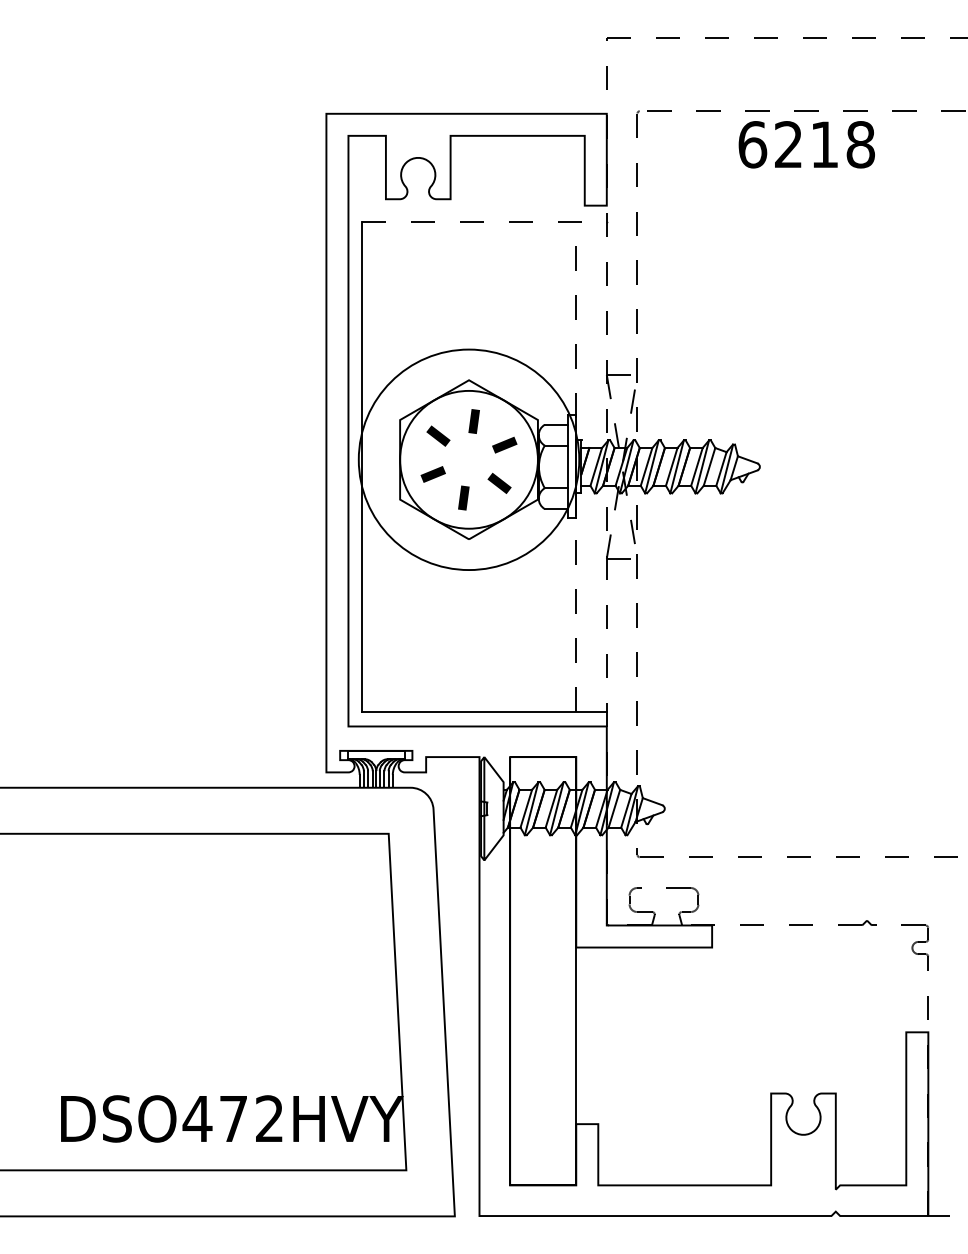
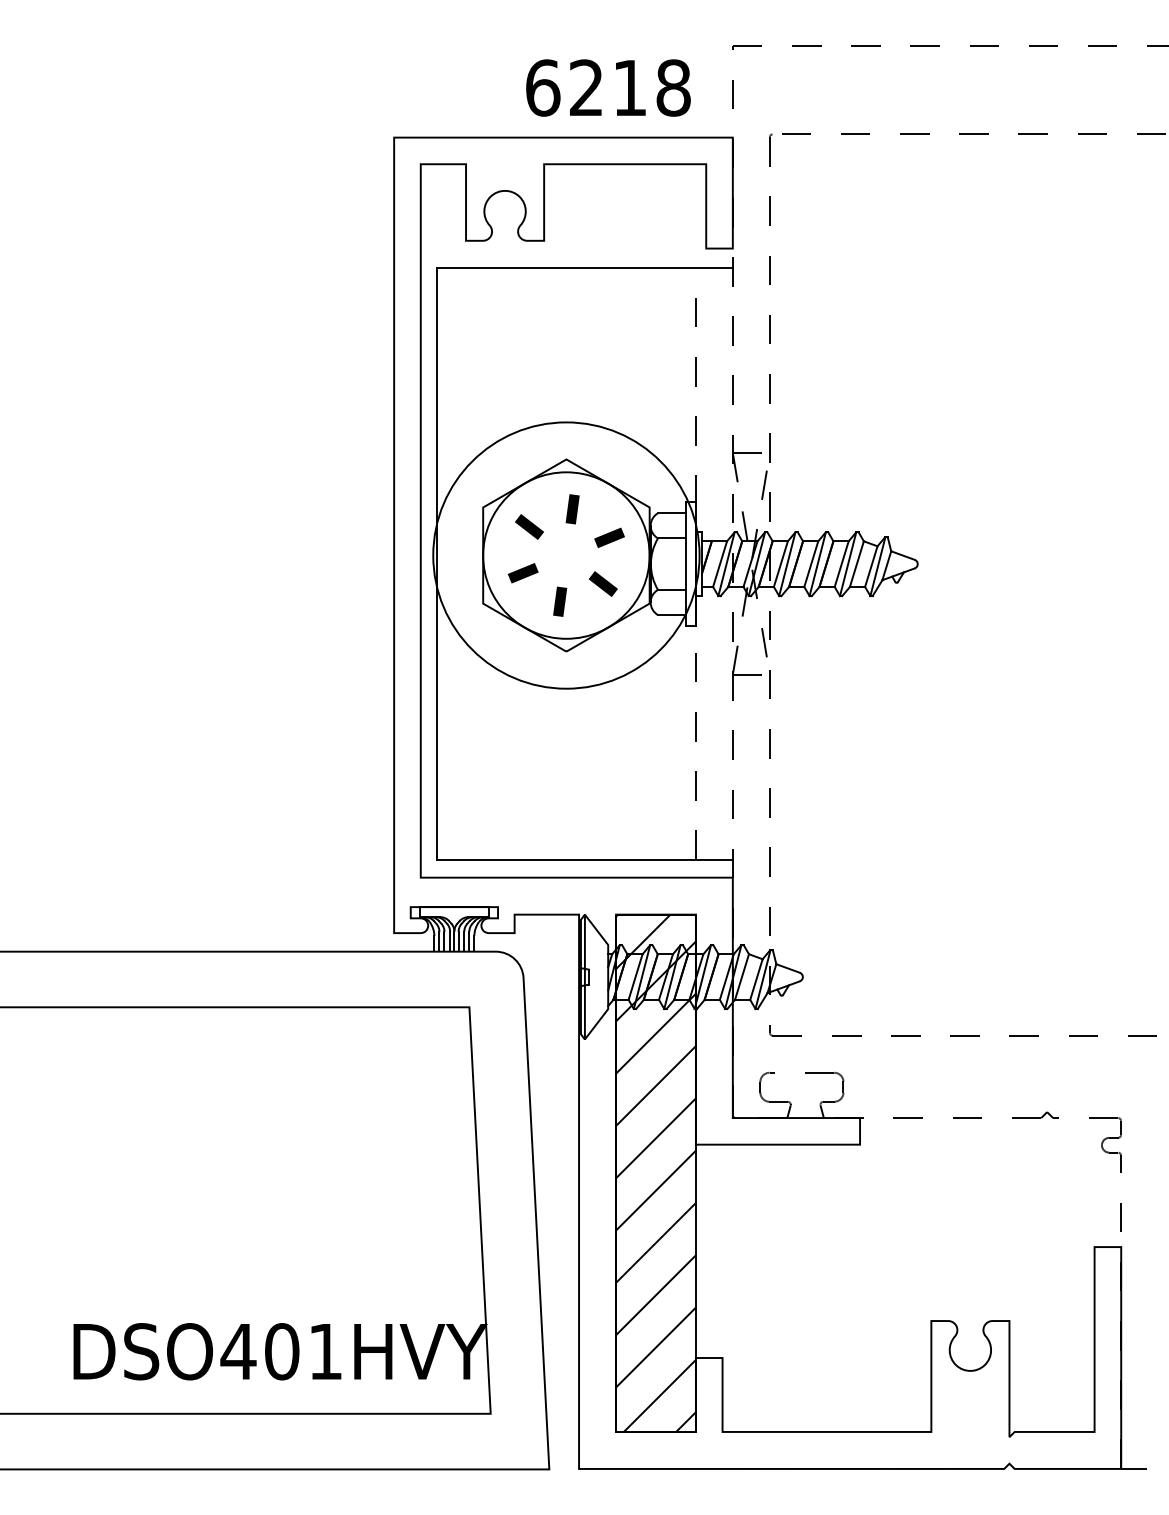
text: (806, 144) -> (608, 87), moved
line: (484, 221) -> (585, 267), dashed -> solid
hatch: (543, 971) -> (656, 1173), added
text: (250, 1118) -> (302, 1351), DSO472HVY -> DSO401HVY

